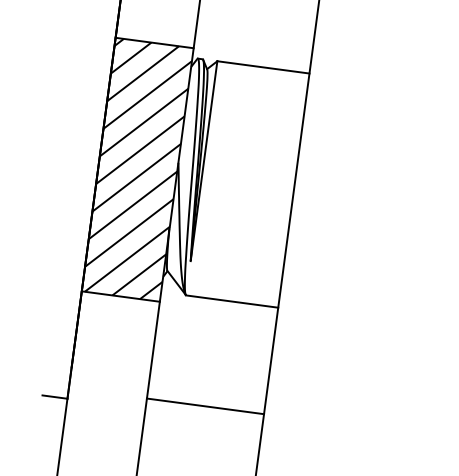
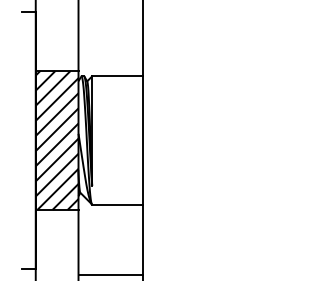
line: (205, 405) -> (110, 274), moved

